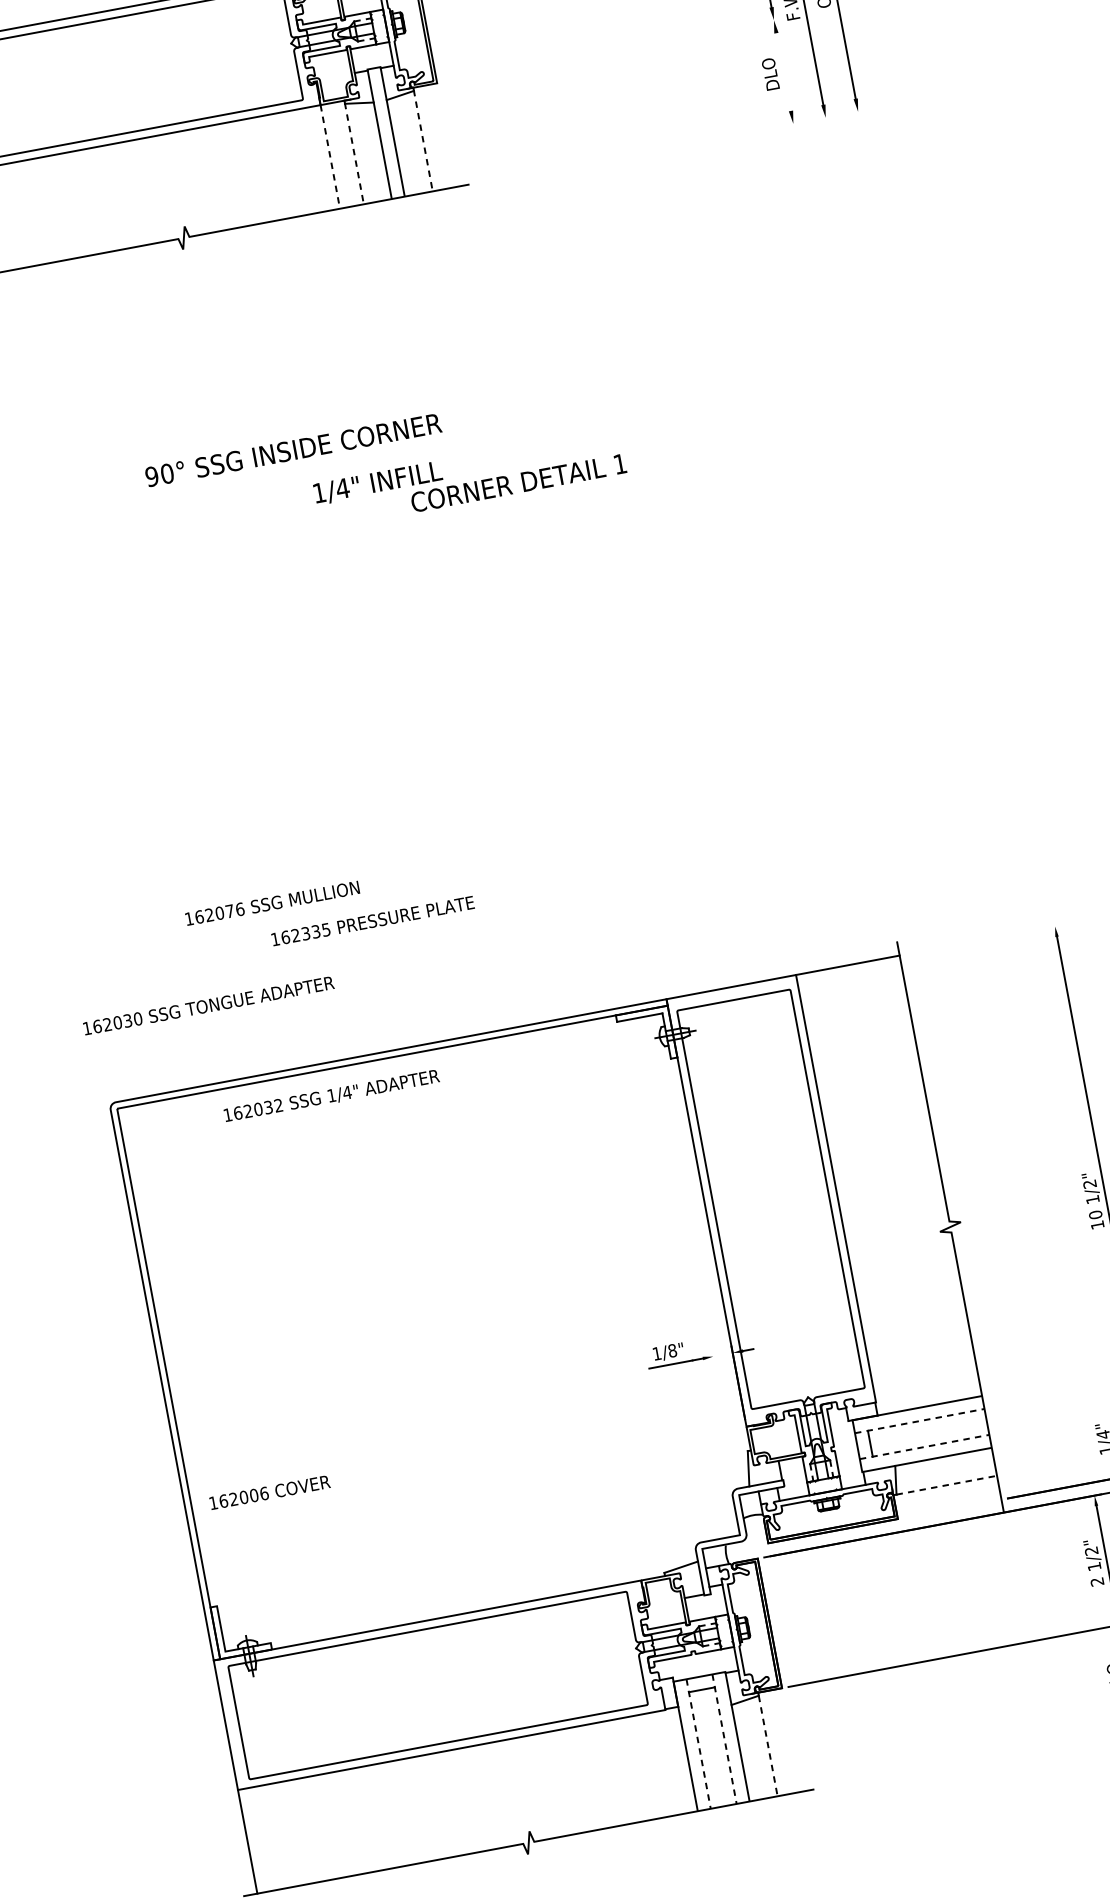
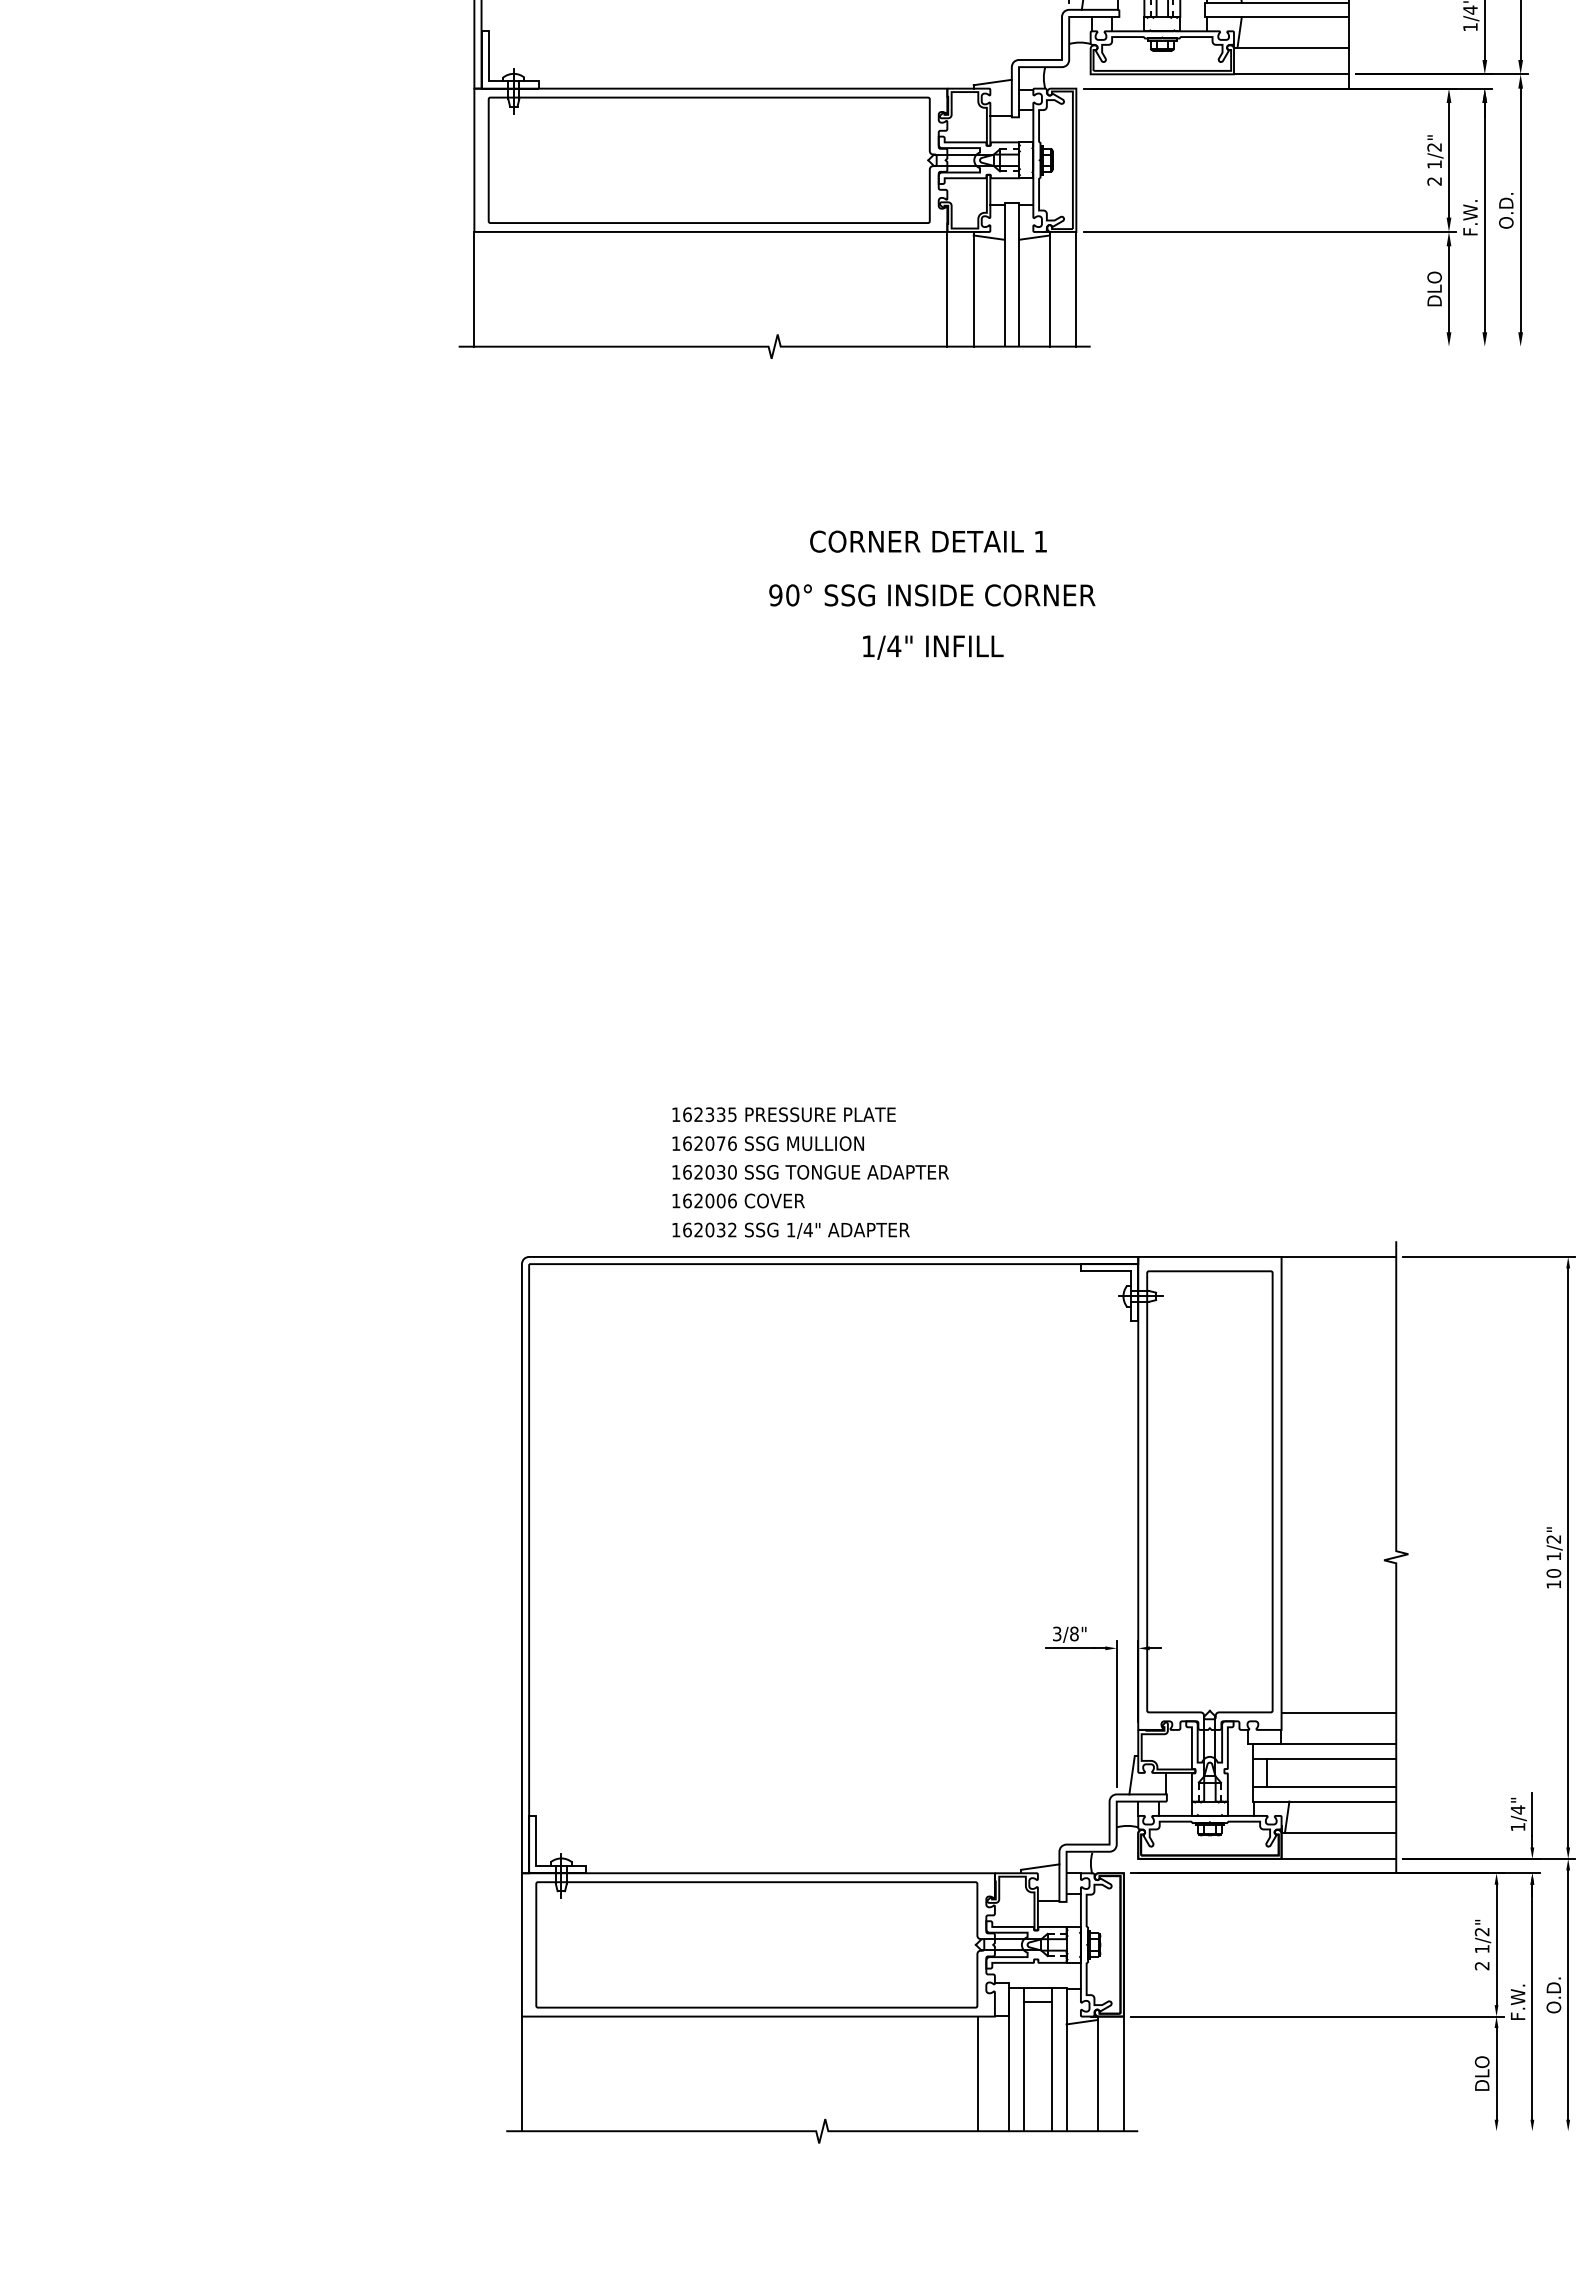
line: (611, 50) -> (1269, 231), added
line: (783, 72) -> (1448, 289), added
line: (446, 134) -> (1076, 288), added
line: (423, 141) -> (1049, 291), dashed -> solid
line: (354, 154) -> (973, 291), dashed -> solid
line: (330, 157) -> (947, 289), dashed -> solid
text: (293, 450) -> (932, 595), moved
text: (518, 482) -> (928, 541), moved
text: (271, 903) -> (767, 1143), moved
text: (372, 921) -> (783, 1114), moved
line: (983, 939) -> (1489, 1256), added
text: (208, 1005) -> (810, 1172), moved
text: (331, 1096) -> (790, 1230), moved
text: (657, 1353) -> (1057, 1633), 1/8" -> 3/8"
line: (924, 1377) -> (1338, 1713), added
line: (724, 1416) -> (1116, 1714), added
line: (919, 1421) -> (1324, 1758), dashed -> solid
line: (924, 1447) -> (1324, 1787), dashed -> solid
line: (946, 1485) -> (1340, 1832), dashed -> solid
text: (269, 1492) -> (738, 1200), moved
line: (949, 1509) -> (1338, 1858), added
line: (724, 1739) -> (1052, 2059), dashed -> solid
line: (791, 1739) -> (1123, 2073), added
line: (698, 1743) -> (1023, 2059), dashed -> solid
line: (768, 1745) -> (1097, 2075), dashed -> solid
line: (660, 1764) -> (978, 2073), added

